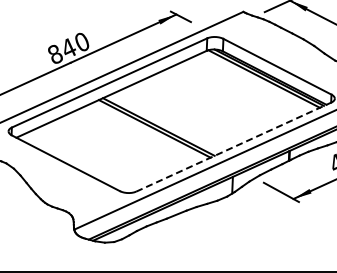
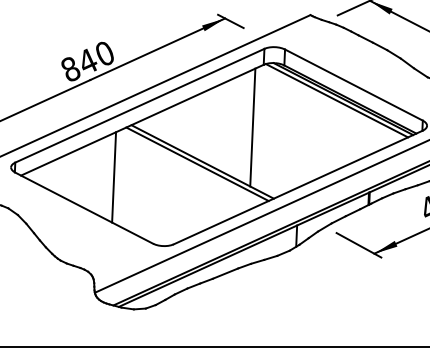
line: (198, 99) -> (253, 126), added
line: (88, 138) -> (113, 176), added
line: (234, 146) -> (299, 186), dashed -> solid

